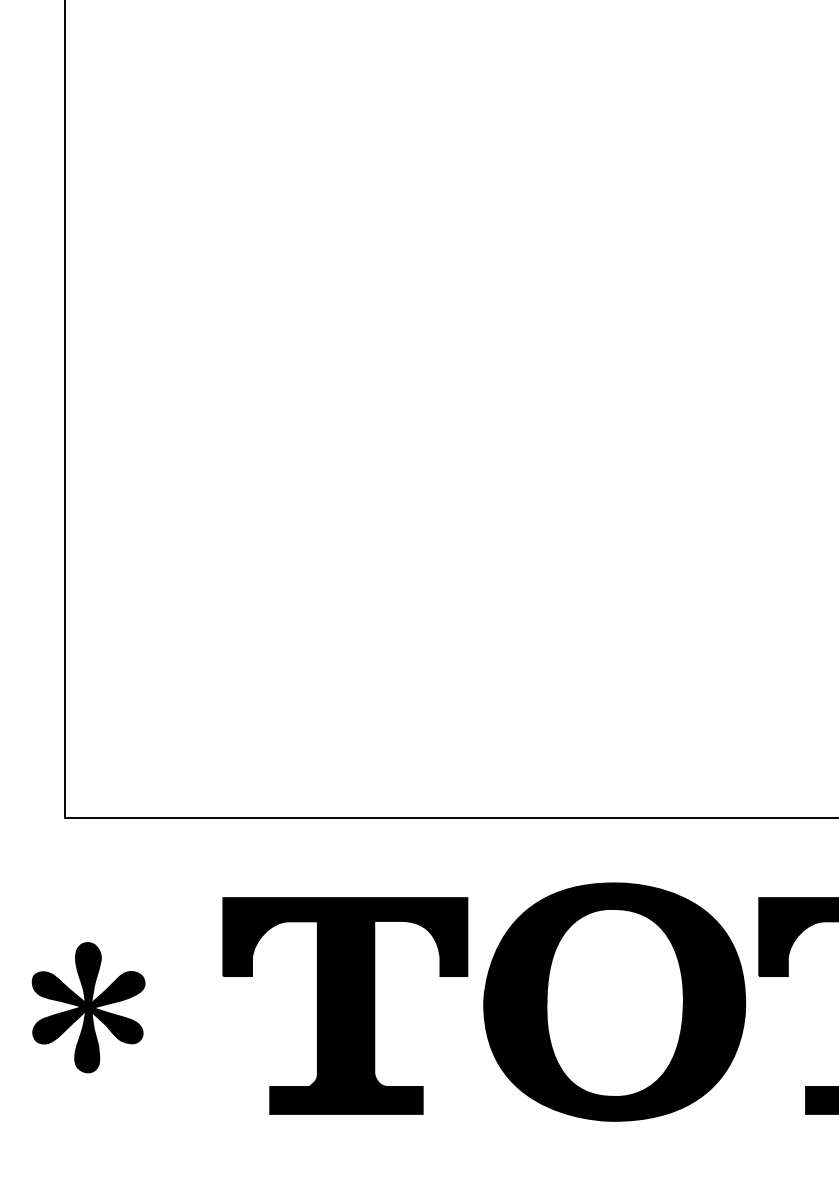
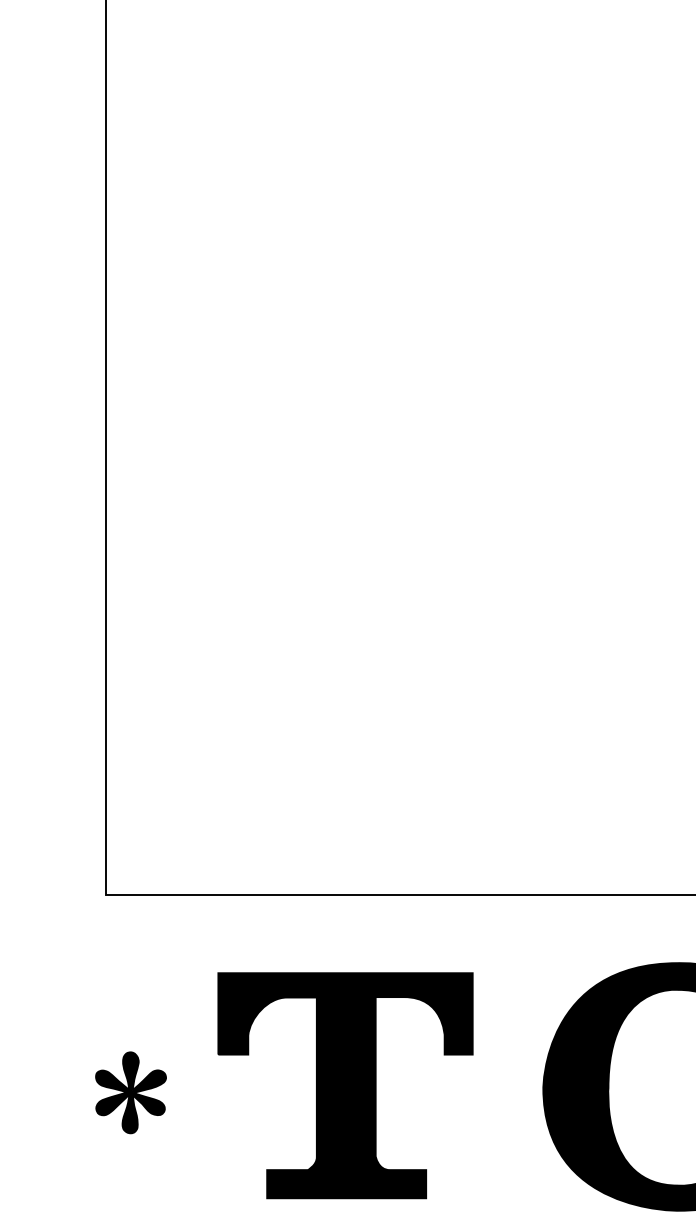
part: (345, 1005) -> (345, 1085), moved
part: (88, 1007) -> (130, 1092), size x0.6

